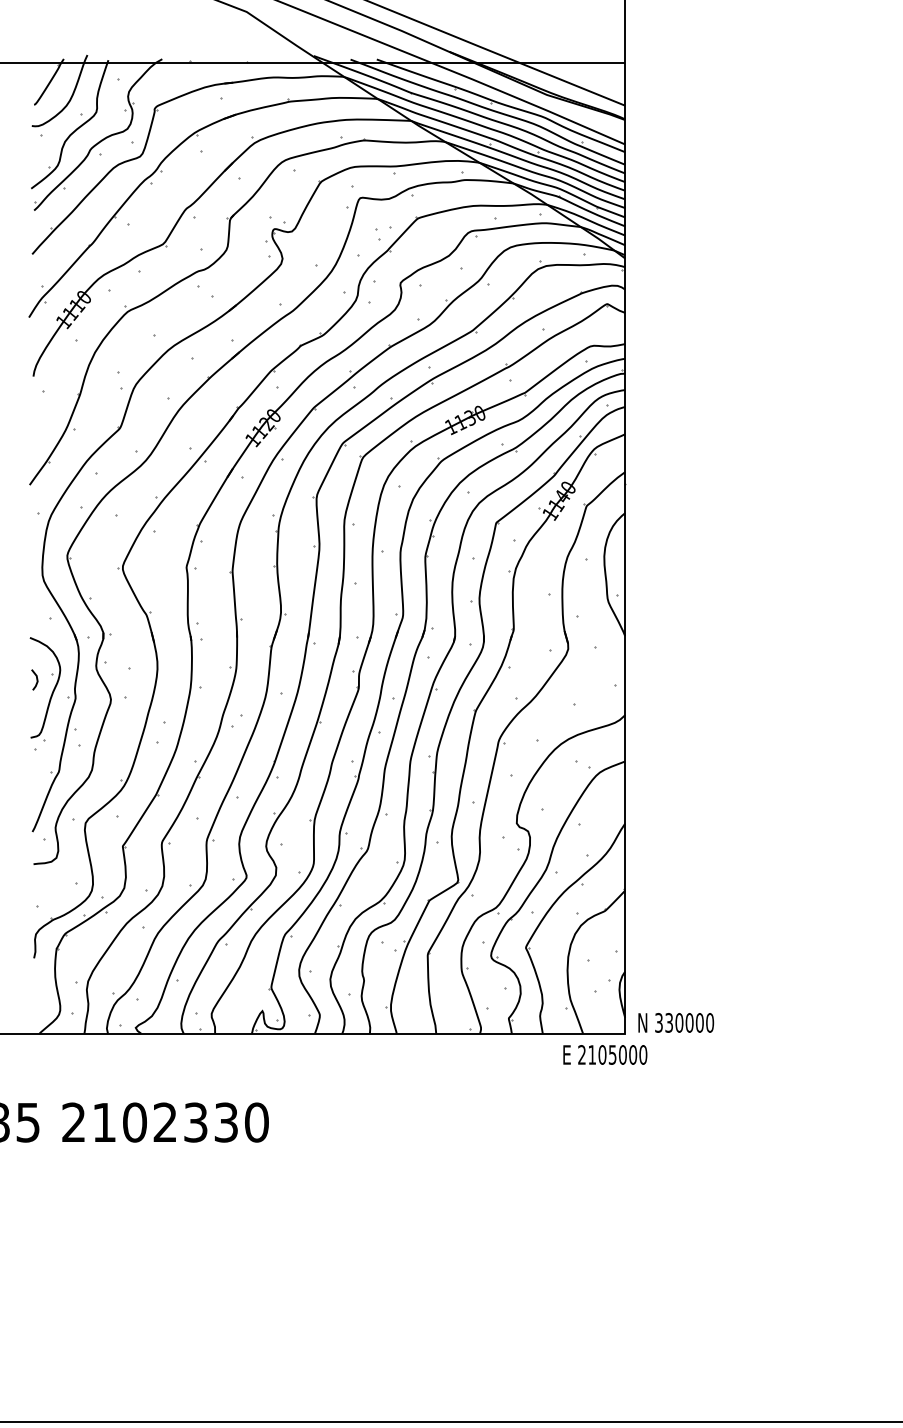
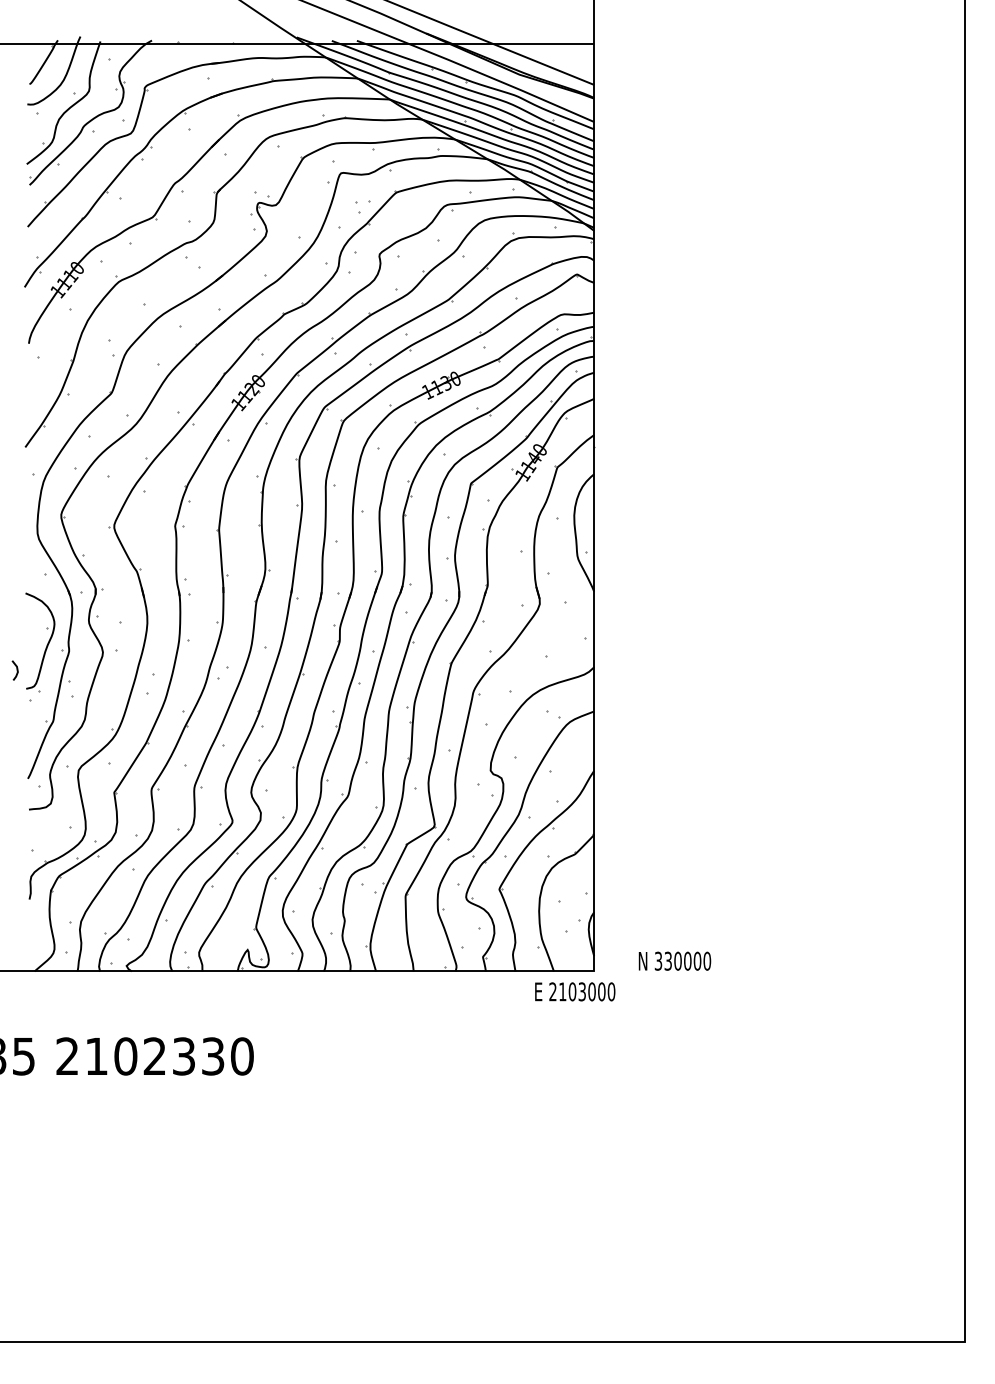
line: (36, 679) -> (16, 670), moved
text: (675, 1022) -> (674, 960), moved
text: (612, 1054) -> (582, 991), 2105000 -> 2103000

